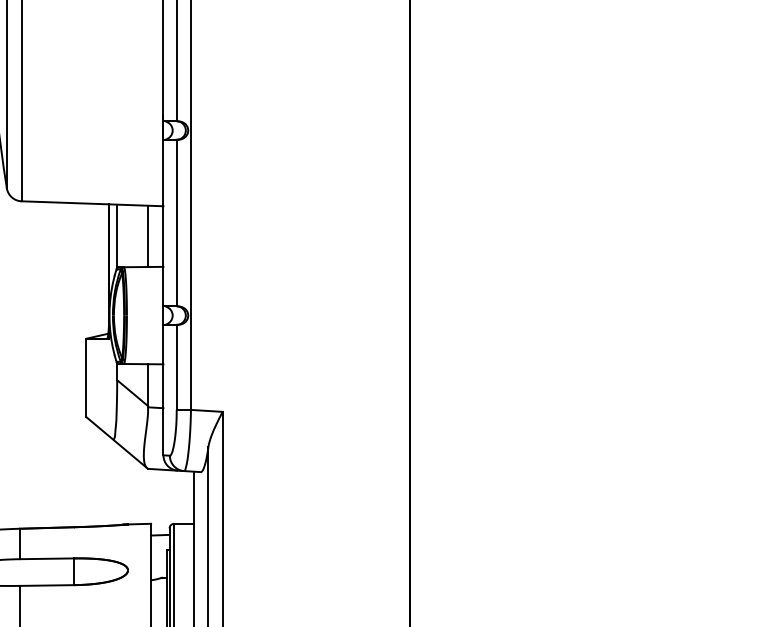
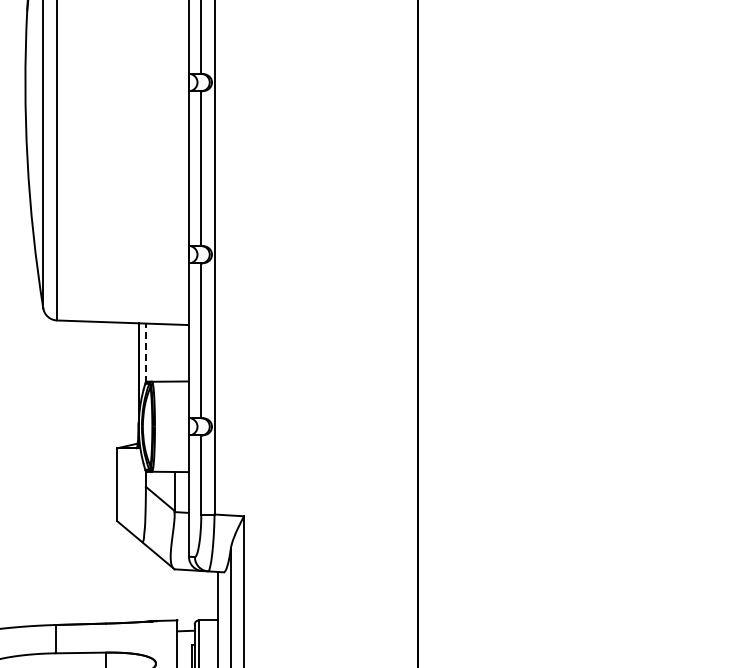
line: (147, 235) -> (174, 352), removed
line: (116, 236) -> (145, 353), solid -> dashed

